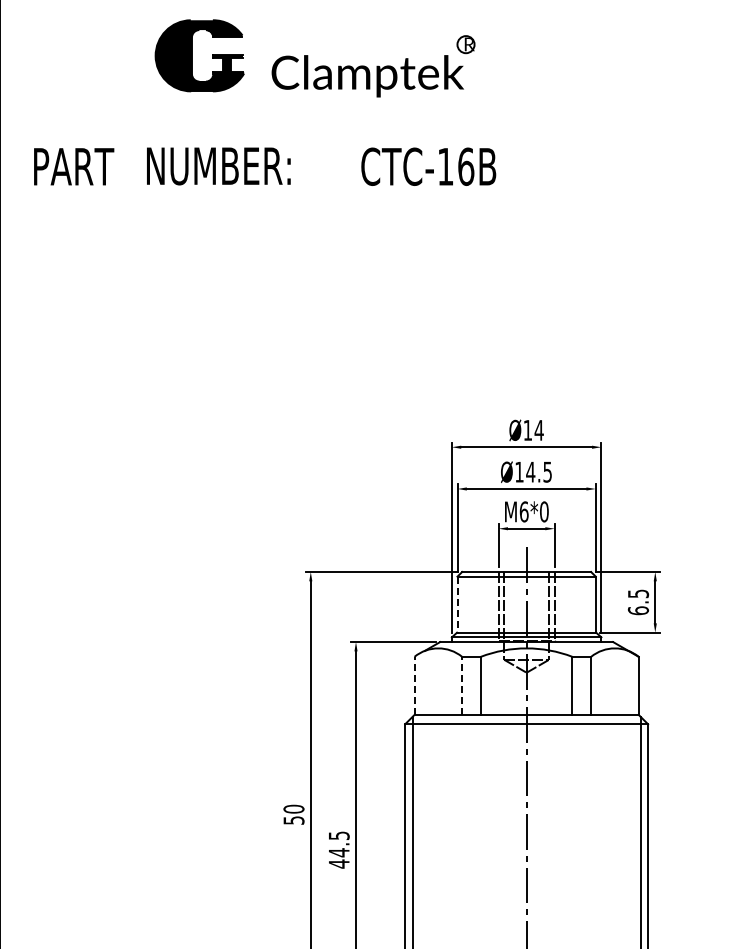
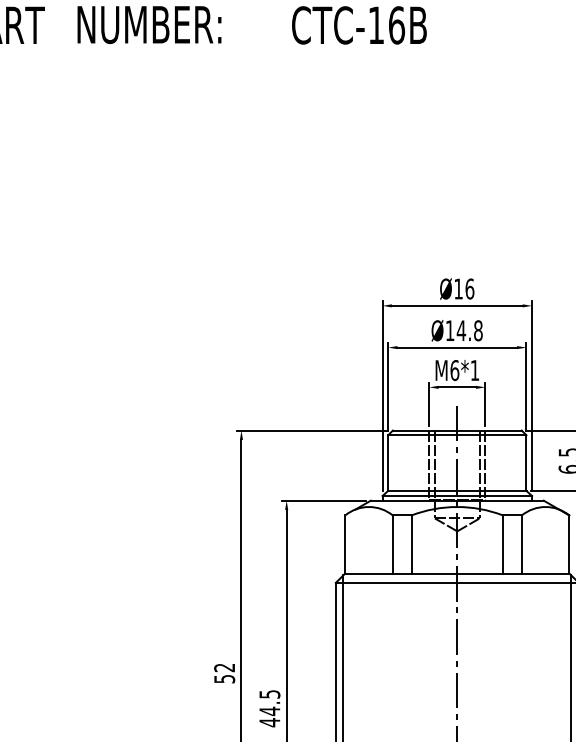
text: (538, 429) -> (469, 288), Ø14 -> Ø16
text: (547, 471) -> (478, 330), Ø14.5 -> Ø14.8
text: (544, 511) -> (475, 370), M6*0 -> M6*1
line: (457, 605) -> (388, 464), dashed -> solid
line: (414, 685) -> (345, 544), dashed -> solid
line: (462, 685) -> (393, 544), dashed -> solid
text: (293, 808) -> (224, 667), 50 -> 52

